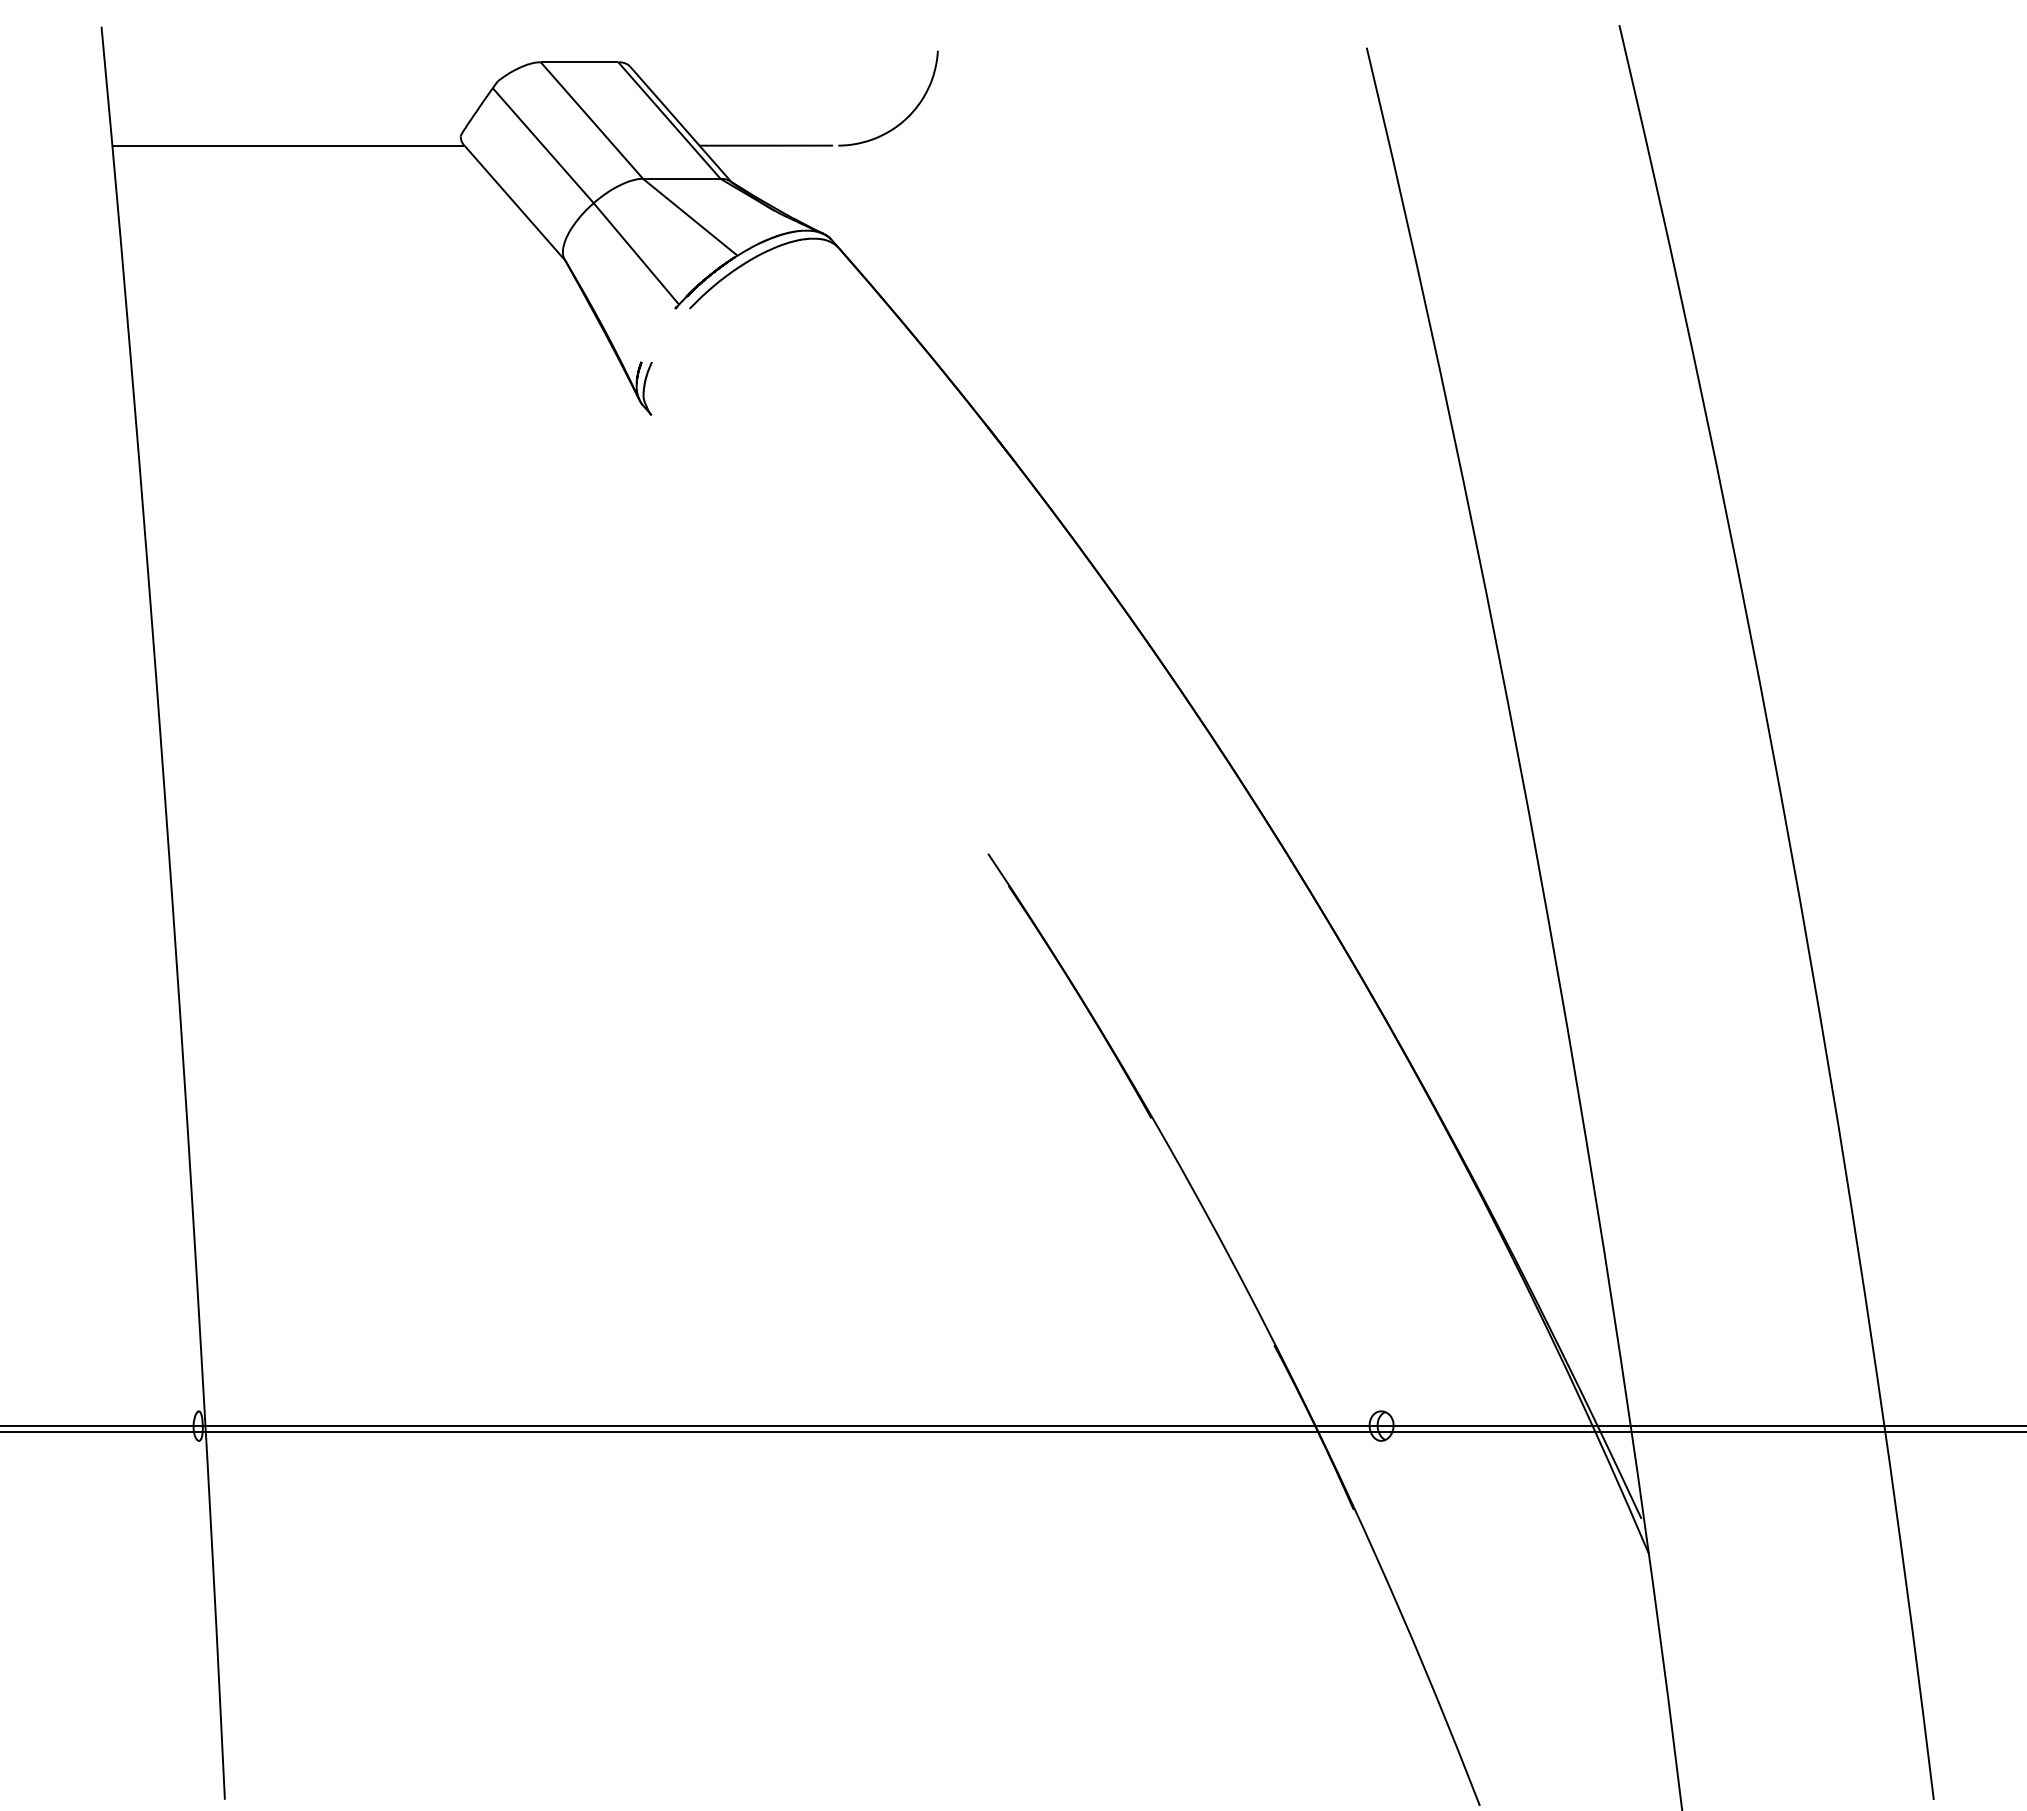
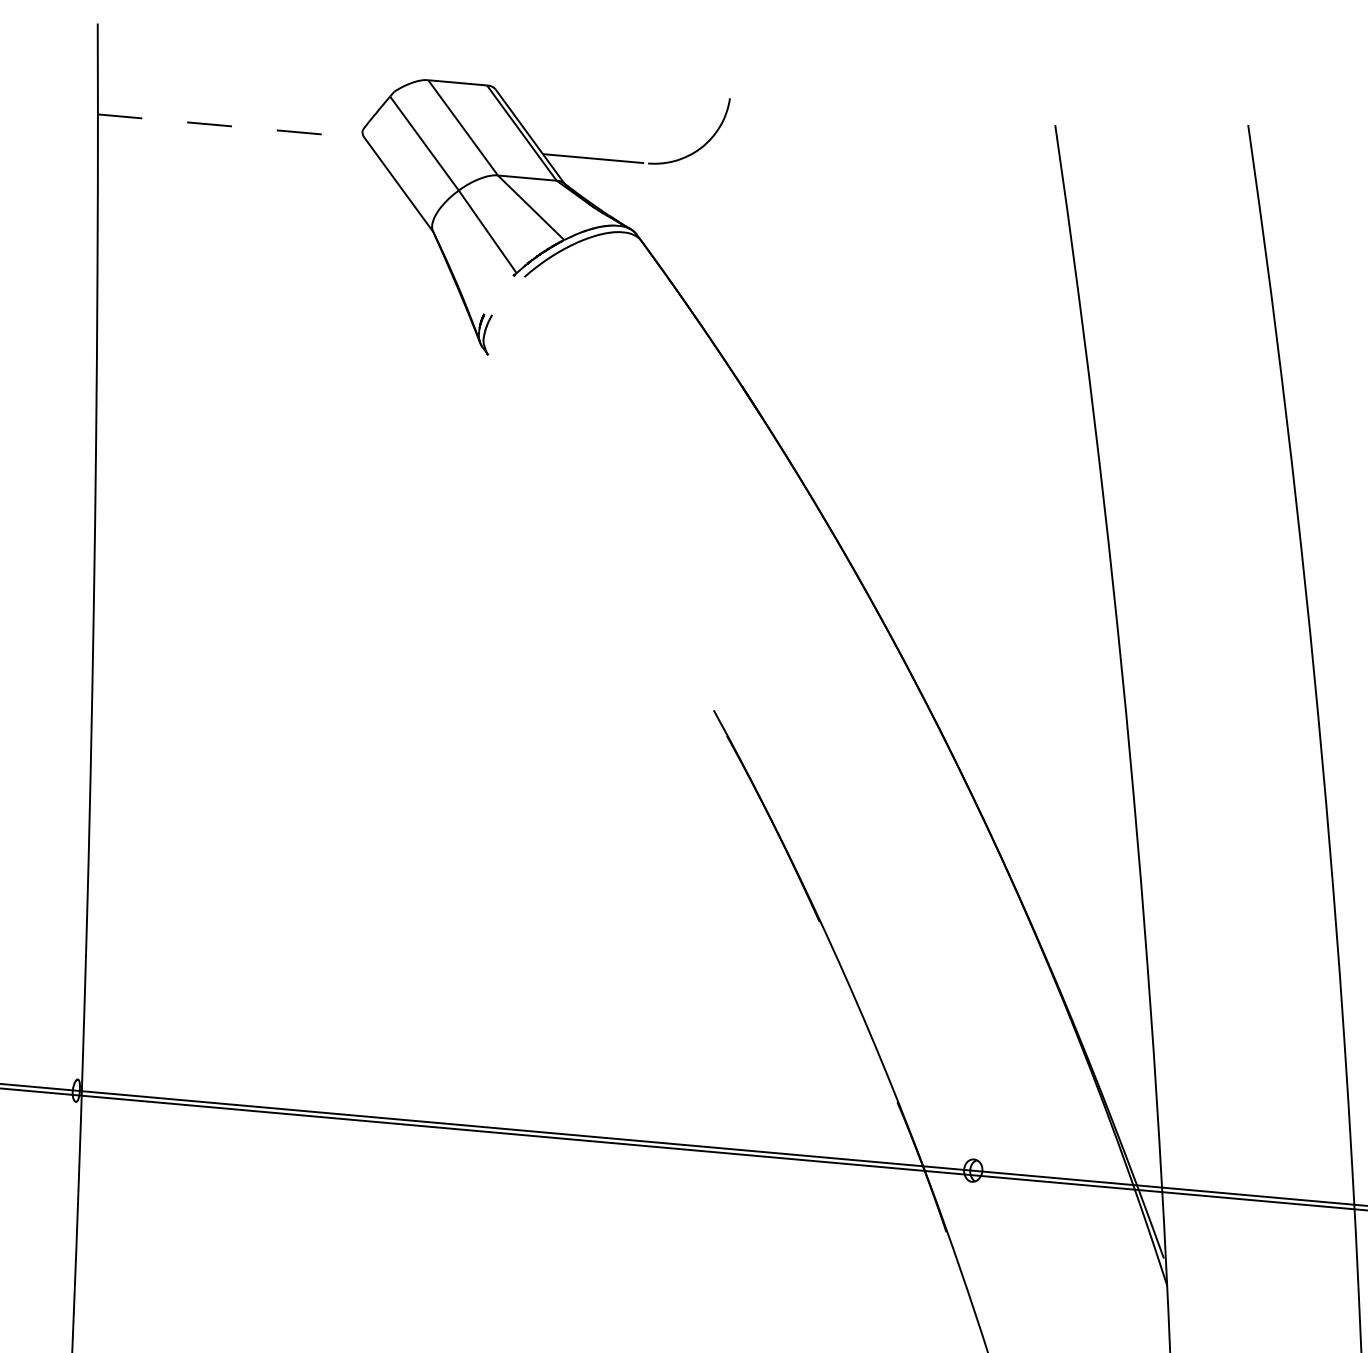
line: (288, 145) -> (231, 126), solid -> dashed

